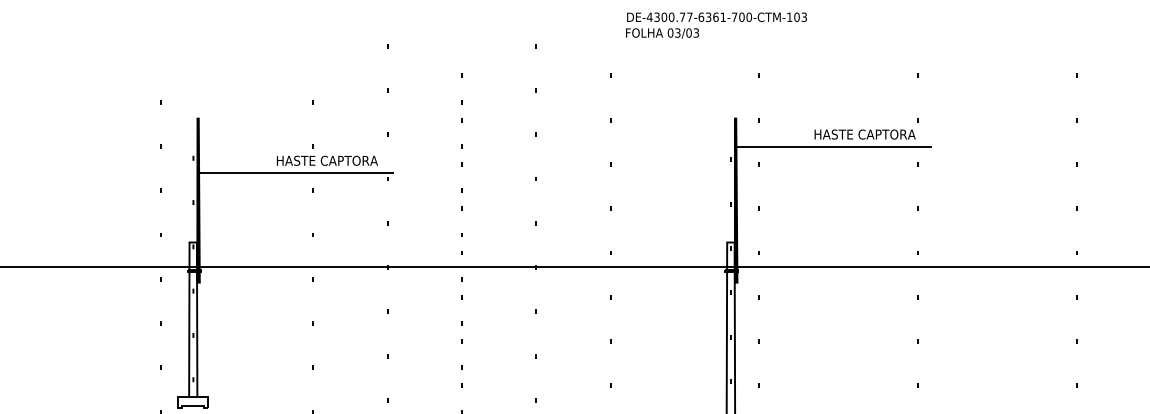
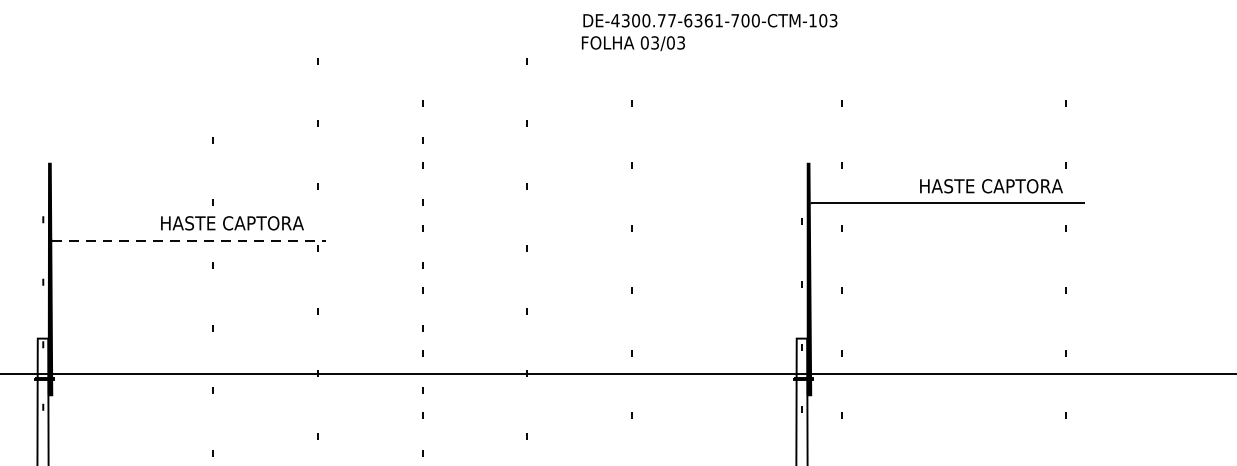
text: (716, 25) -> (709, 32), moved
line: (297, 173) -> (190, 241), solid -> dashed

